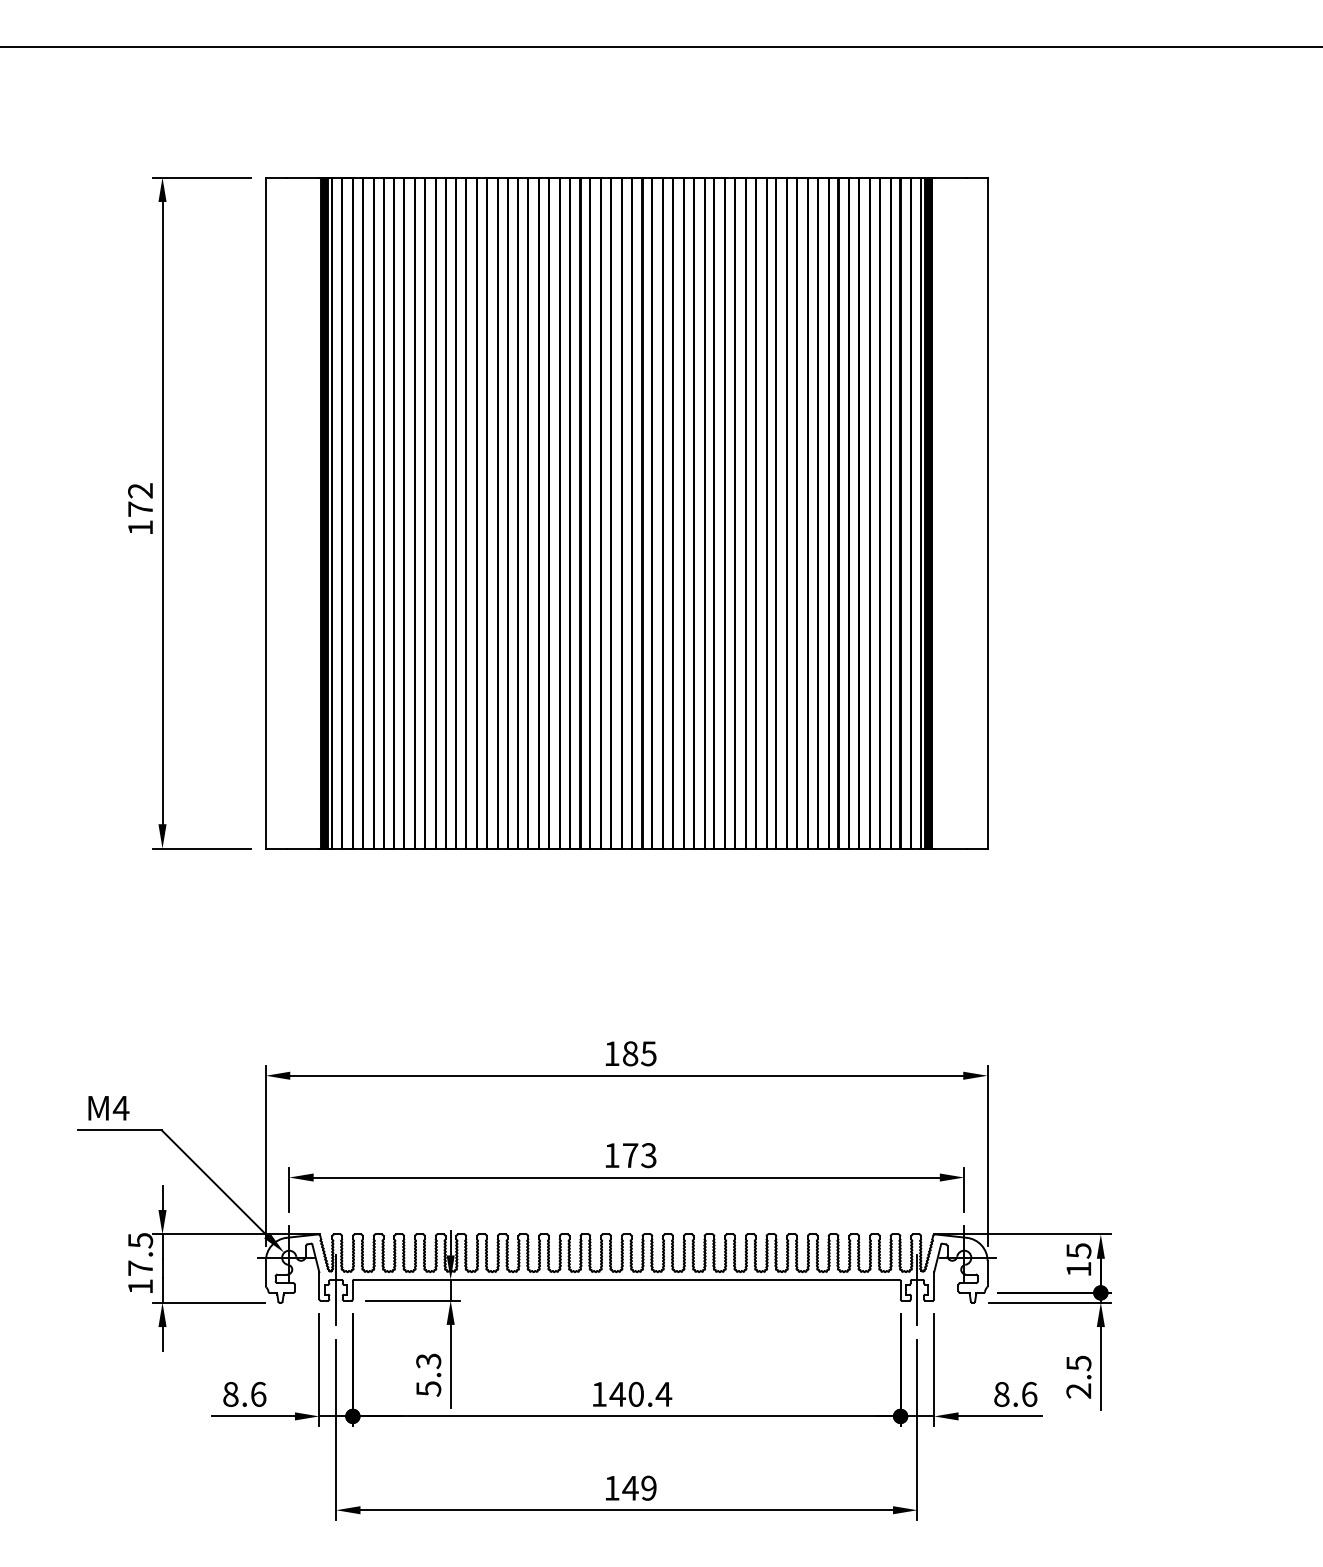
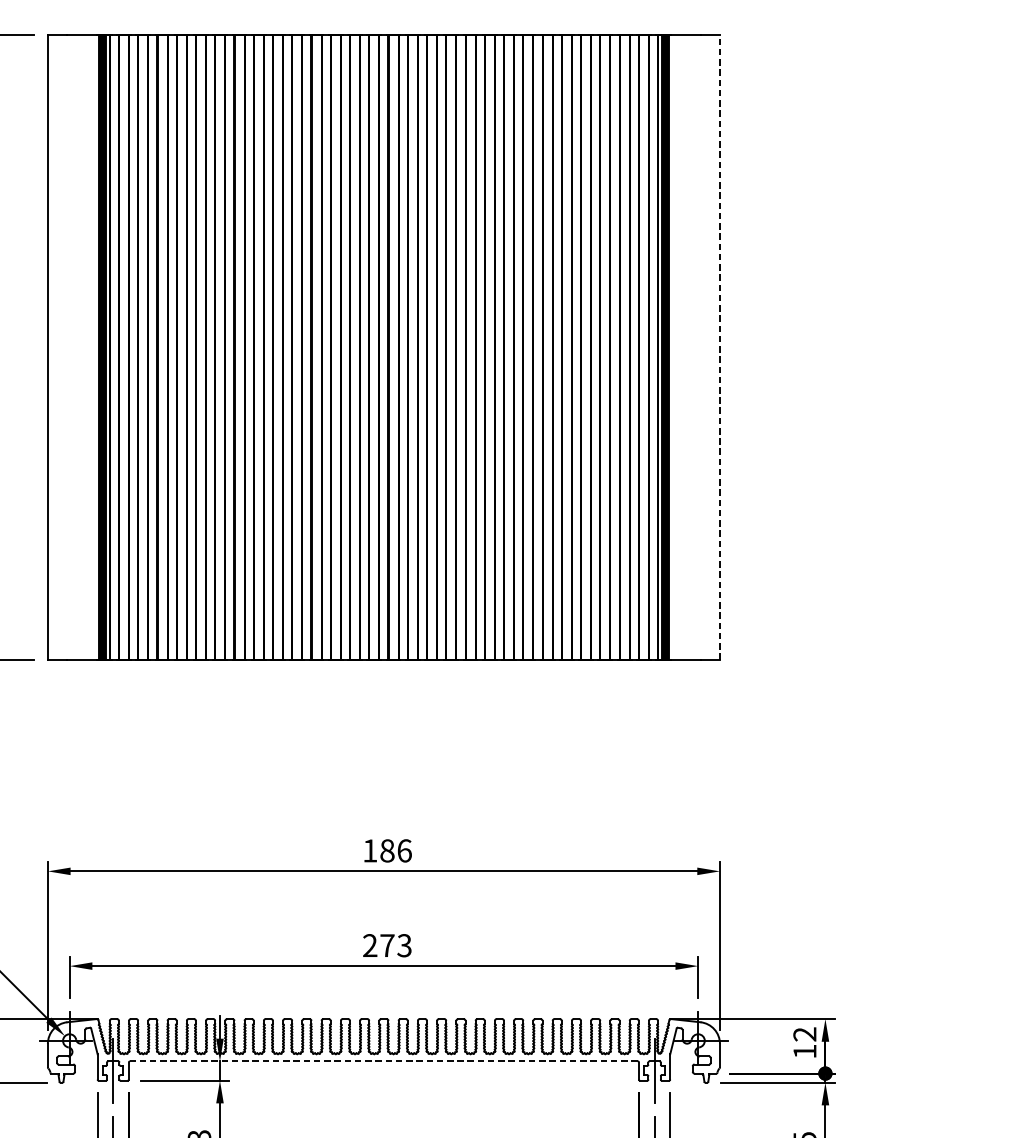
line: (987, 513) -> (719, 347), solid -> dashed
text: (648, 1053) -> (404, 850), 185 -> 186
text: (611, 1155) -> (369, 945), 173 -> 273
text: (1078, 1250) -> (804, 1034), 15 -> 12
line: (626, 1279) -> (383, 1061), solid -> dashed

